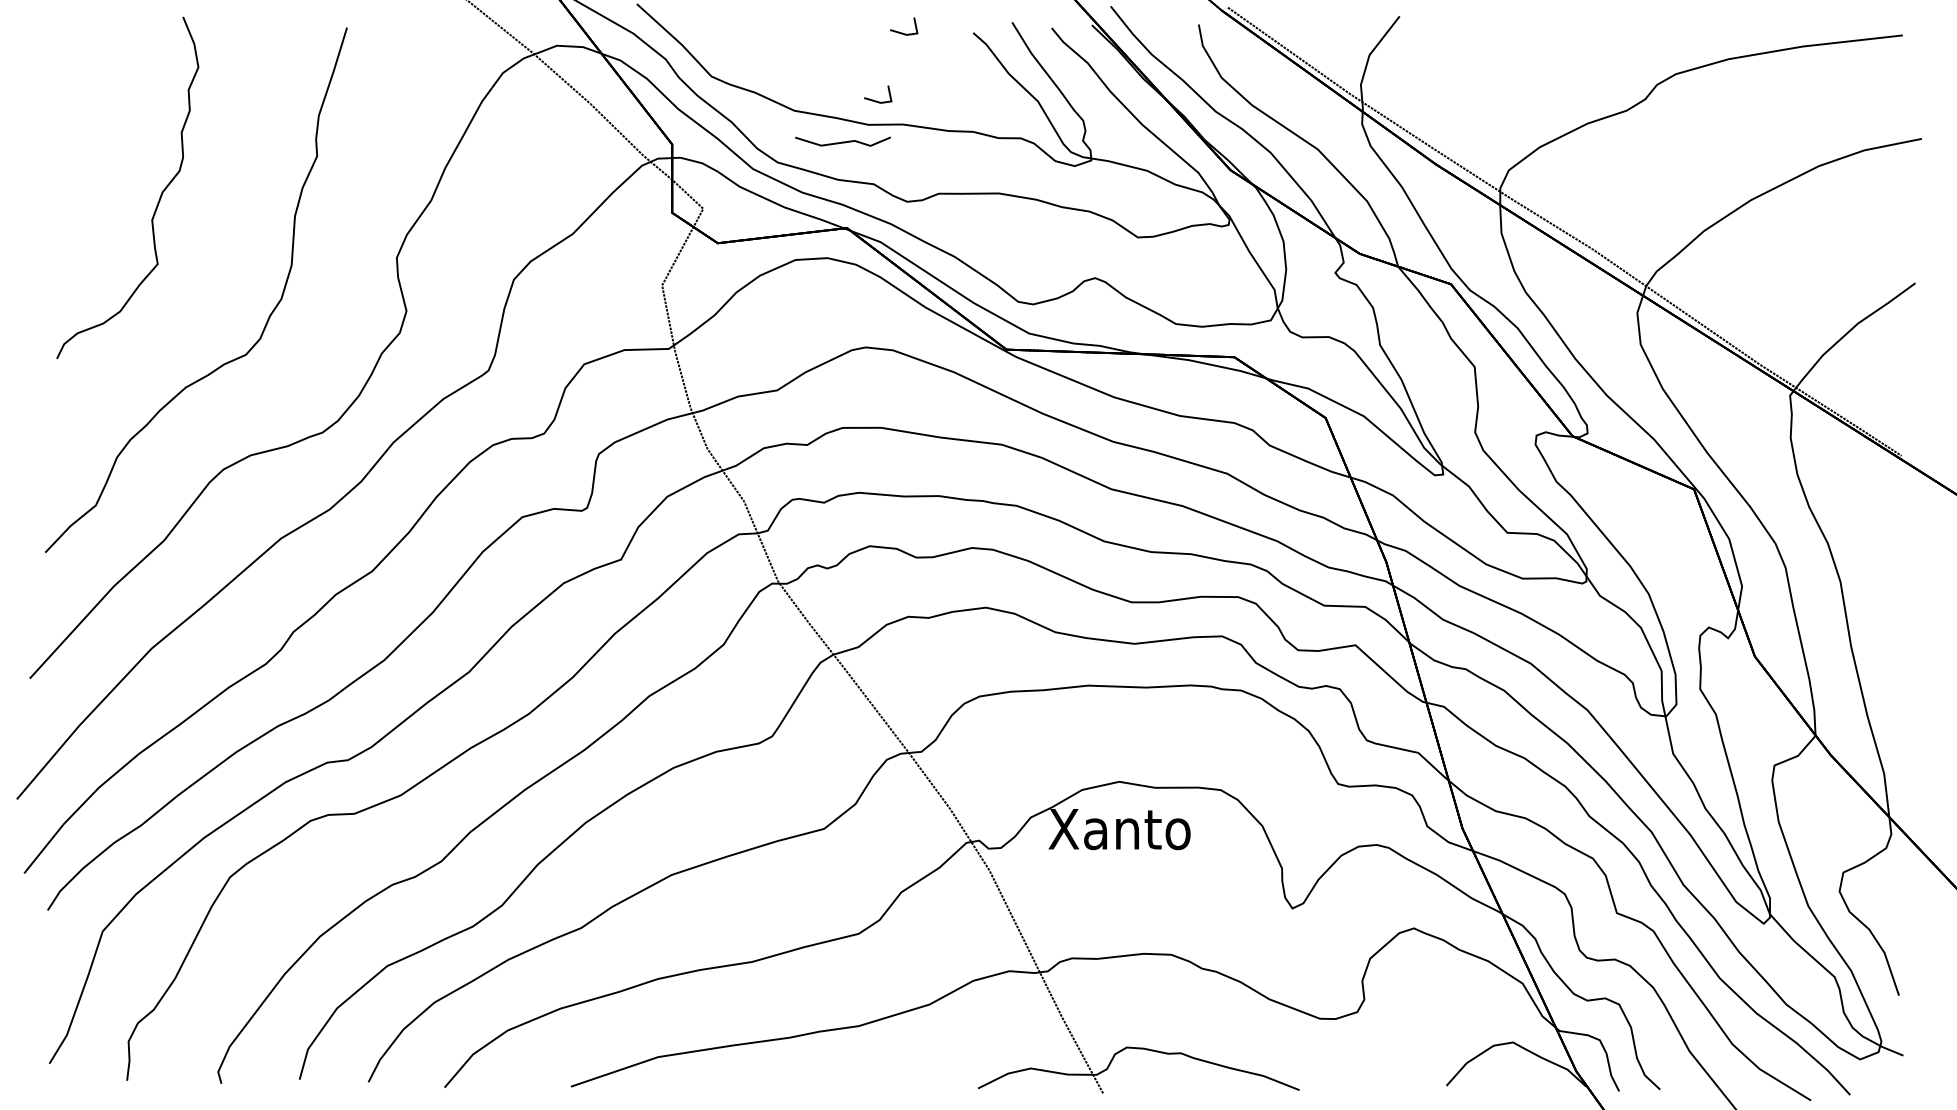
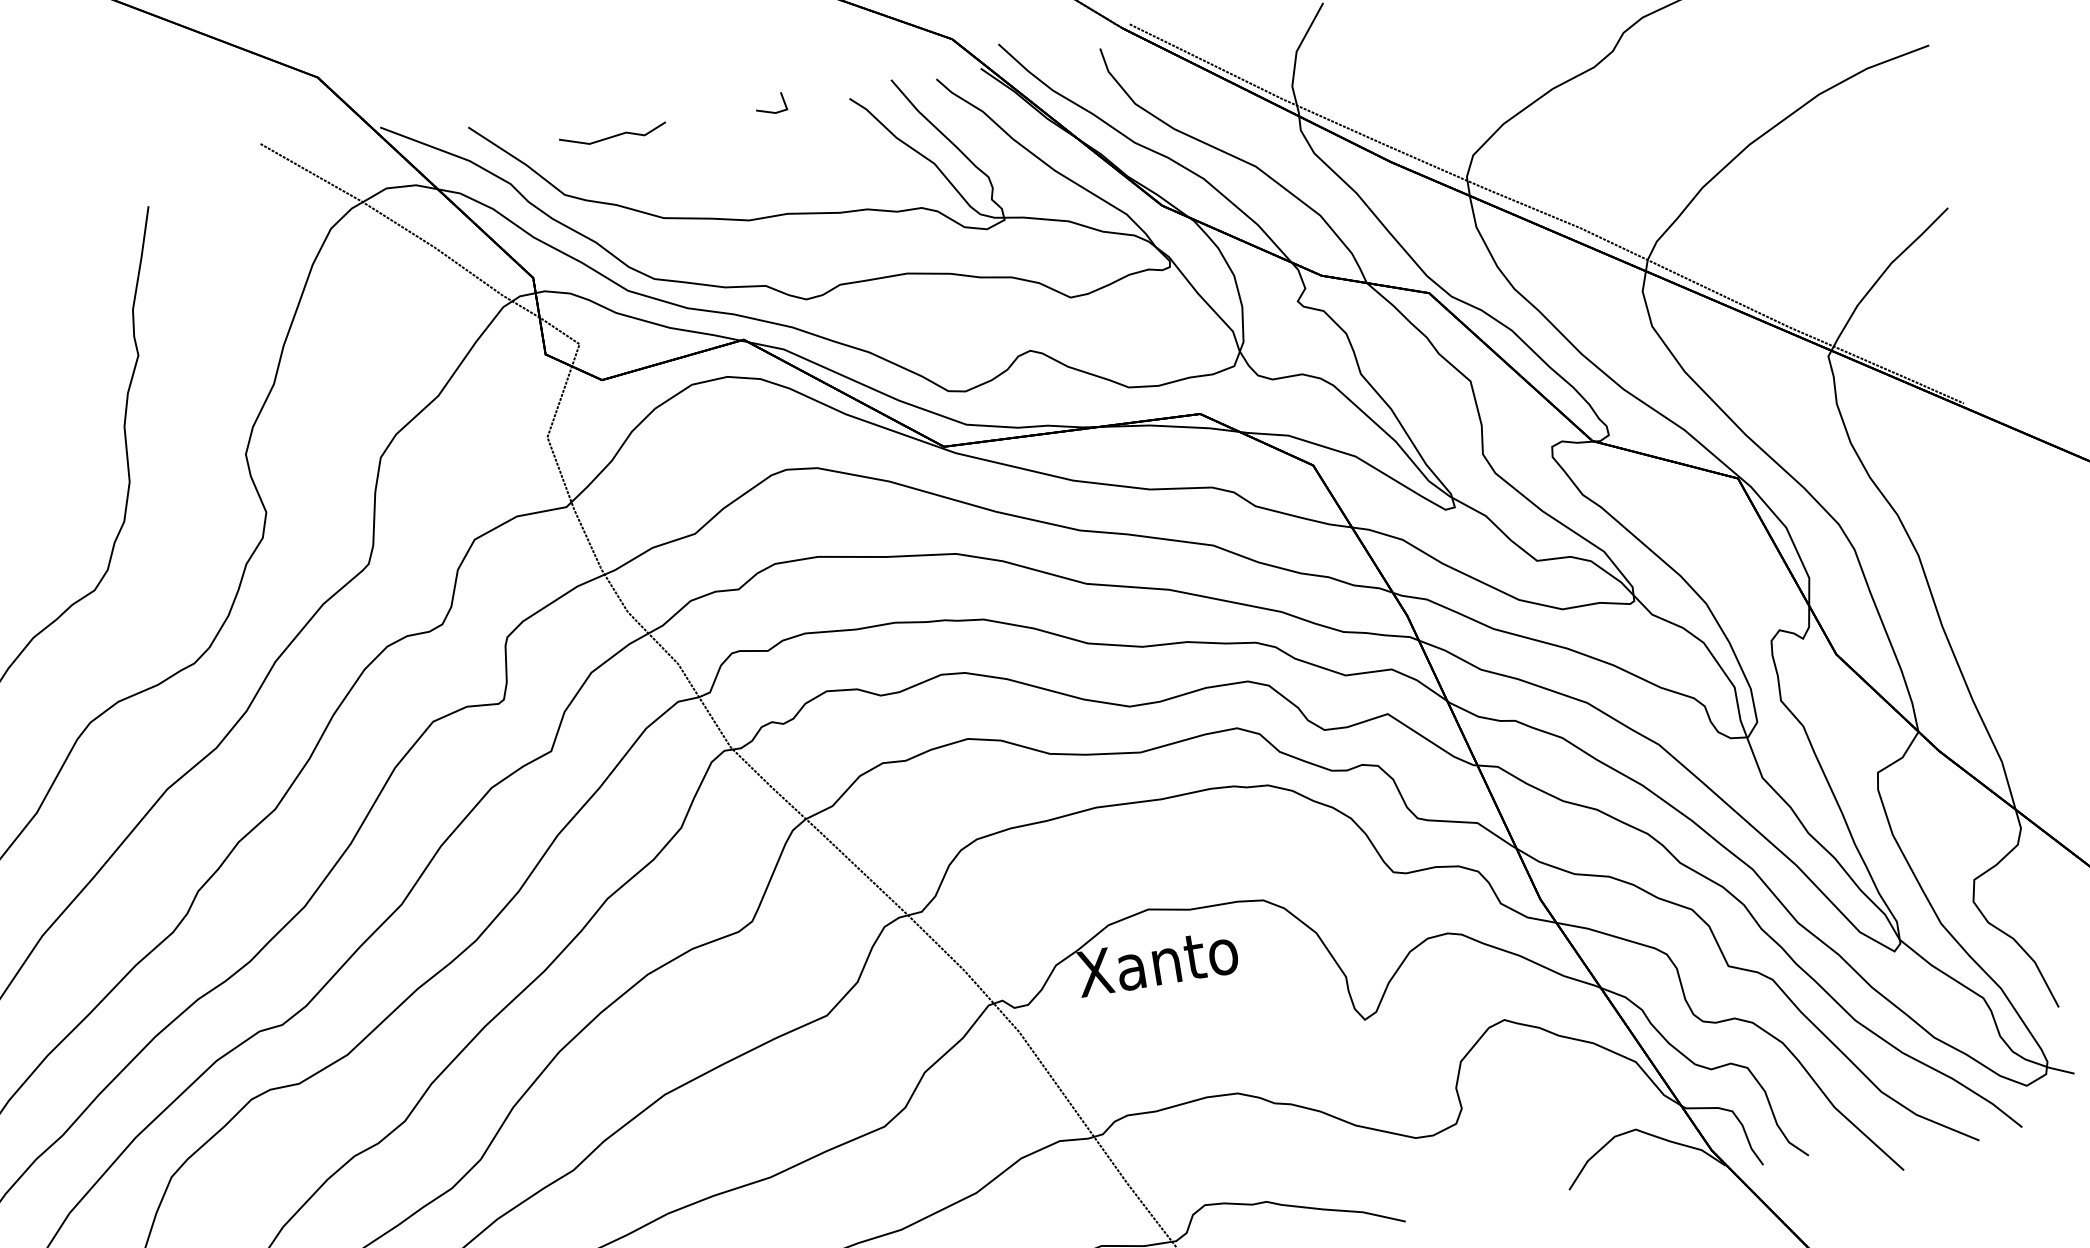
line: (876, 100) -> (753, 191), removed
line: (842, 141) -> (612, 135), moved

